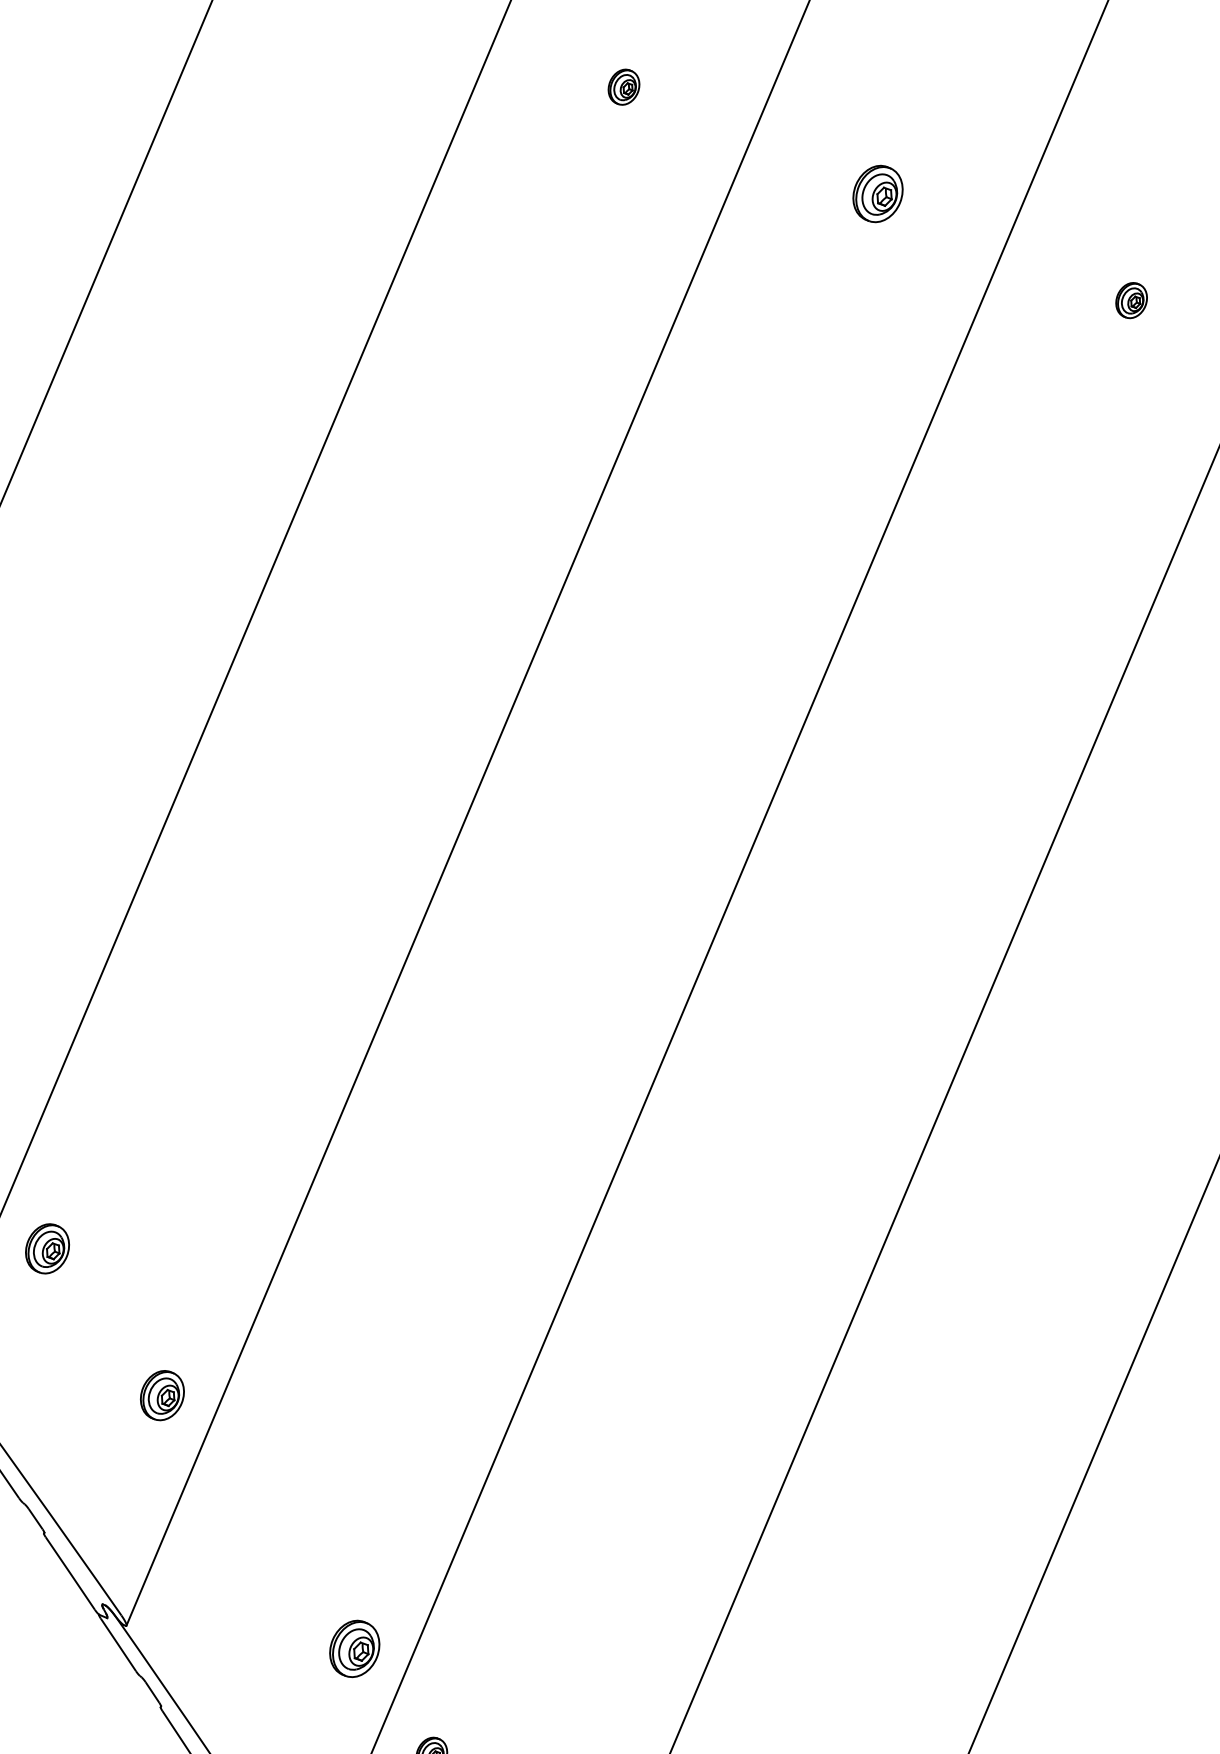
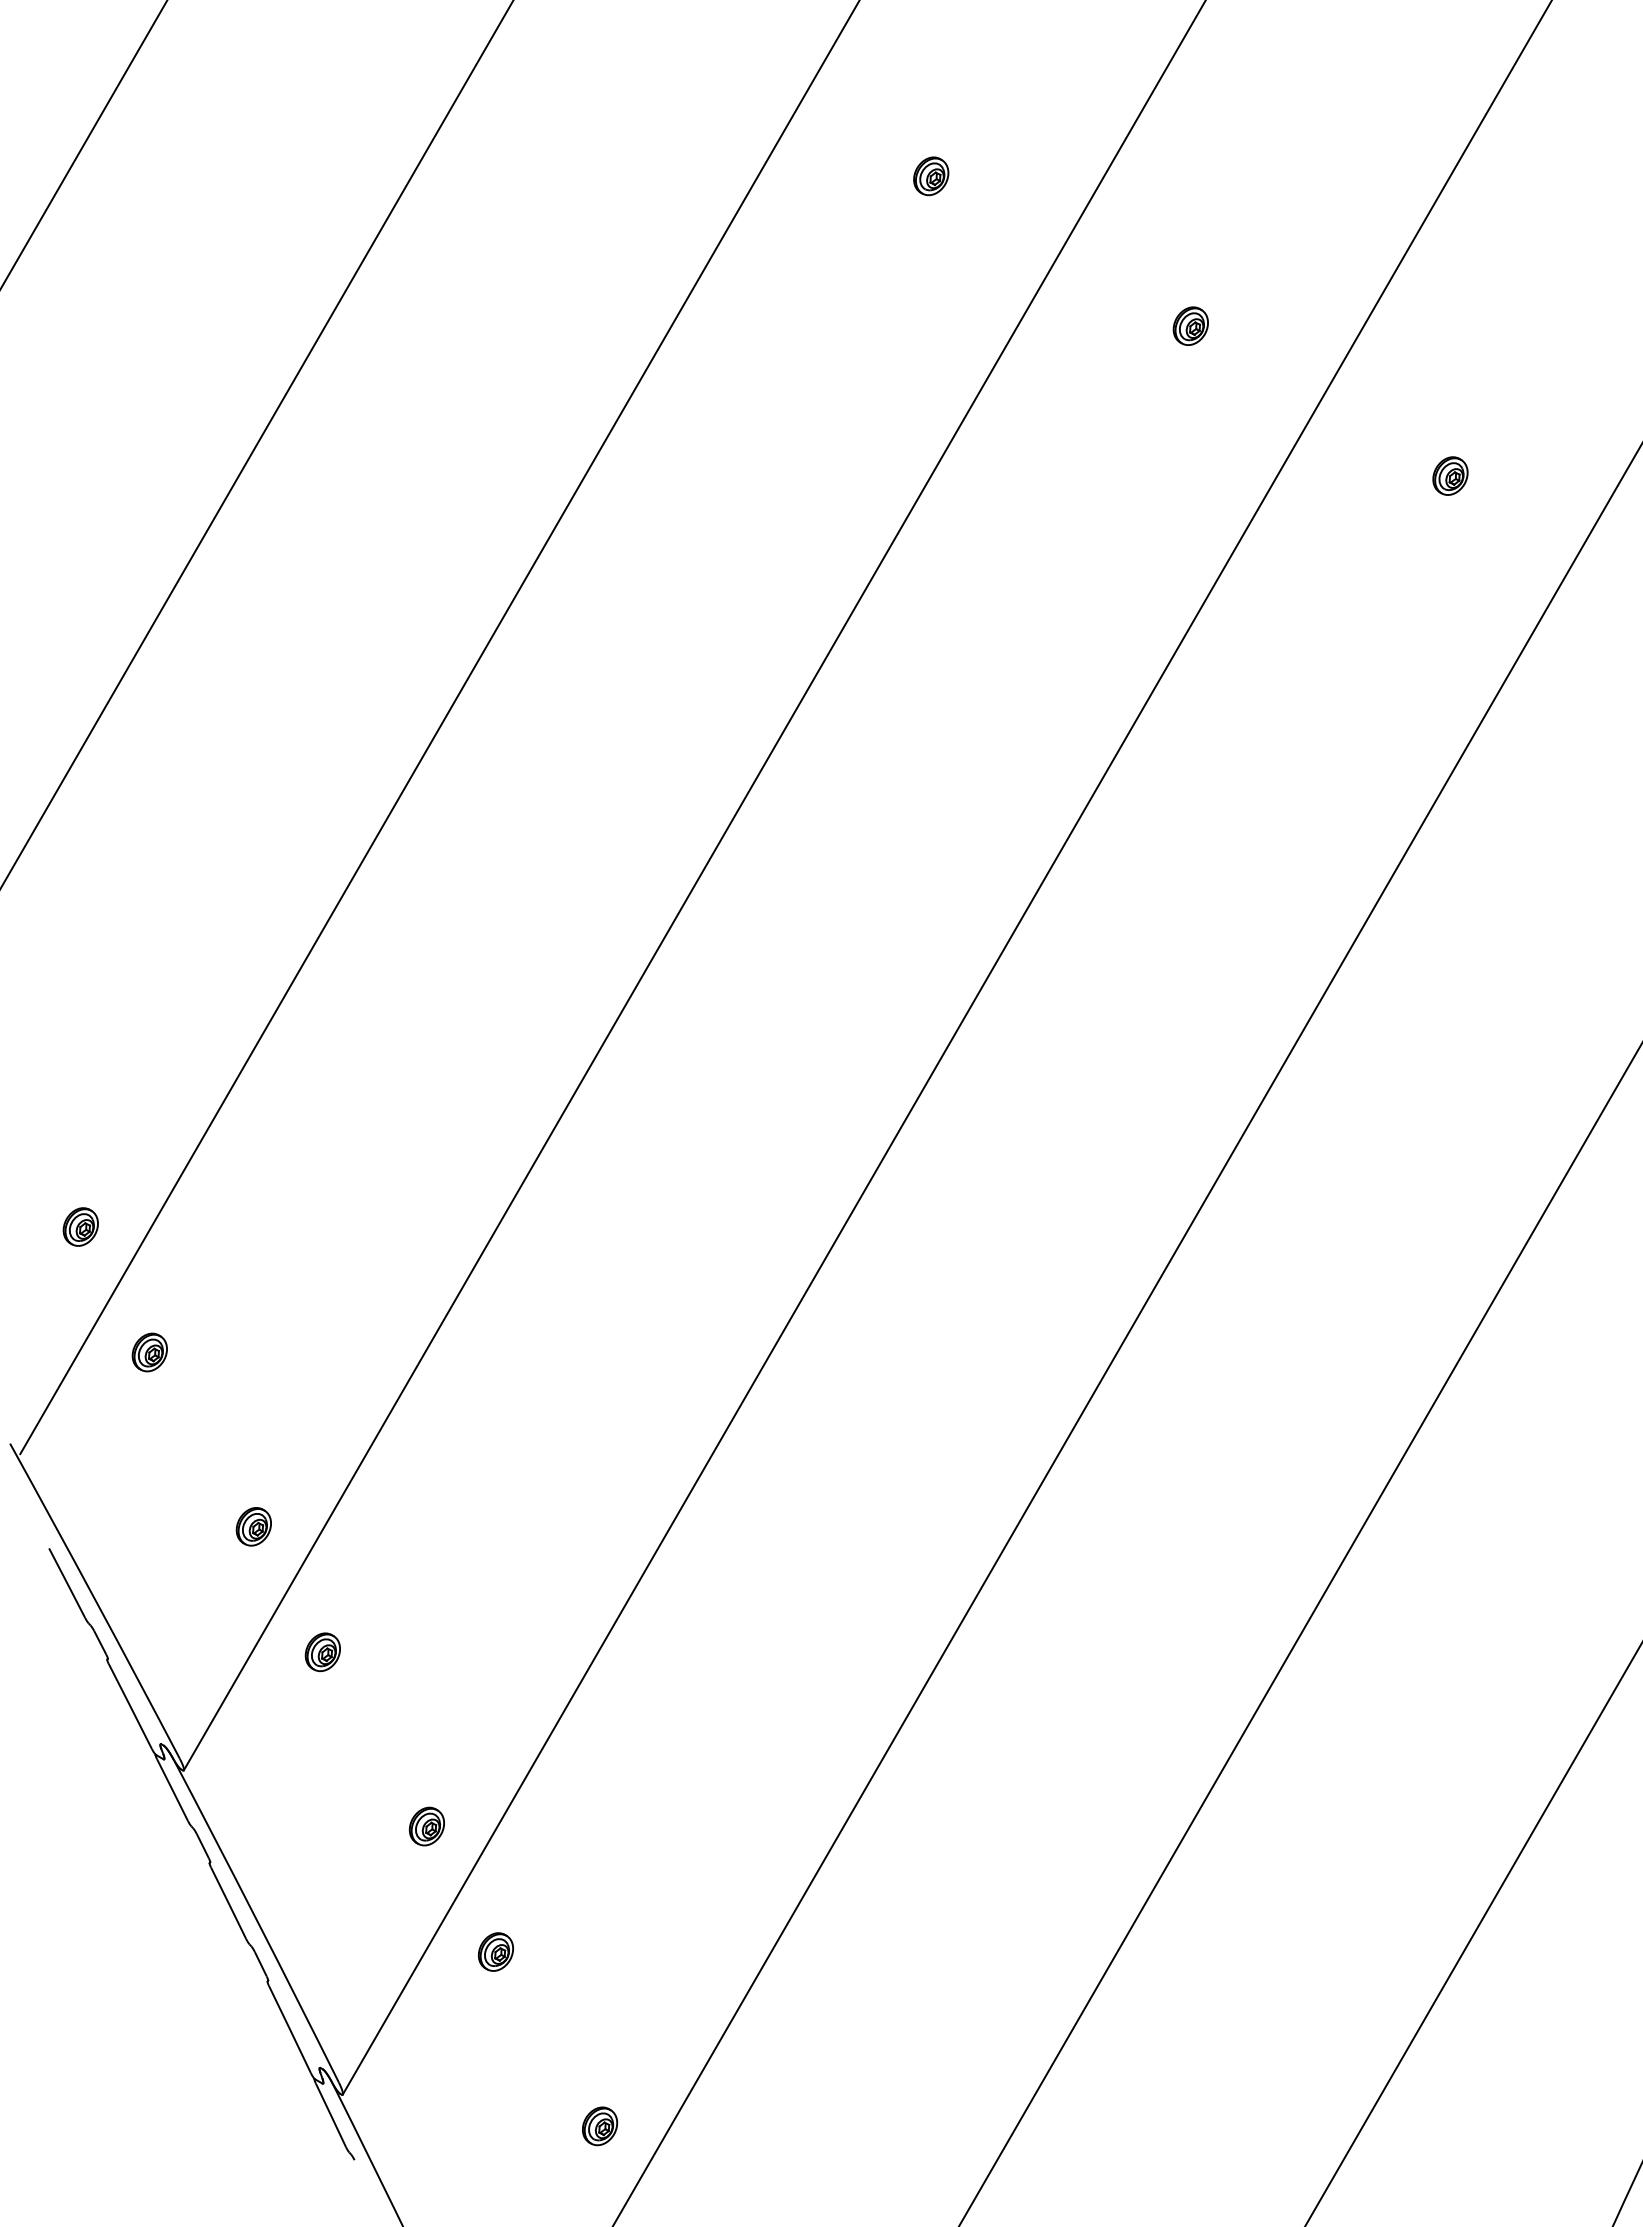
part: (877, 193) -> (1190, 325), size x0.62
part: (47, 1248) -> (149, 1352), size x0.71
part: (161, 1395) -> (253, 1526), size x0.71
part: (239, 1502) -> (322, 1652), added
part: (354, 1648) -> (426, 1826), size x0.62

